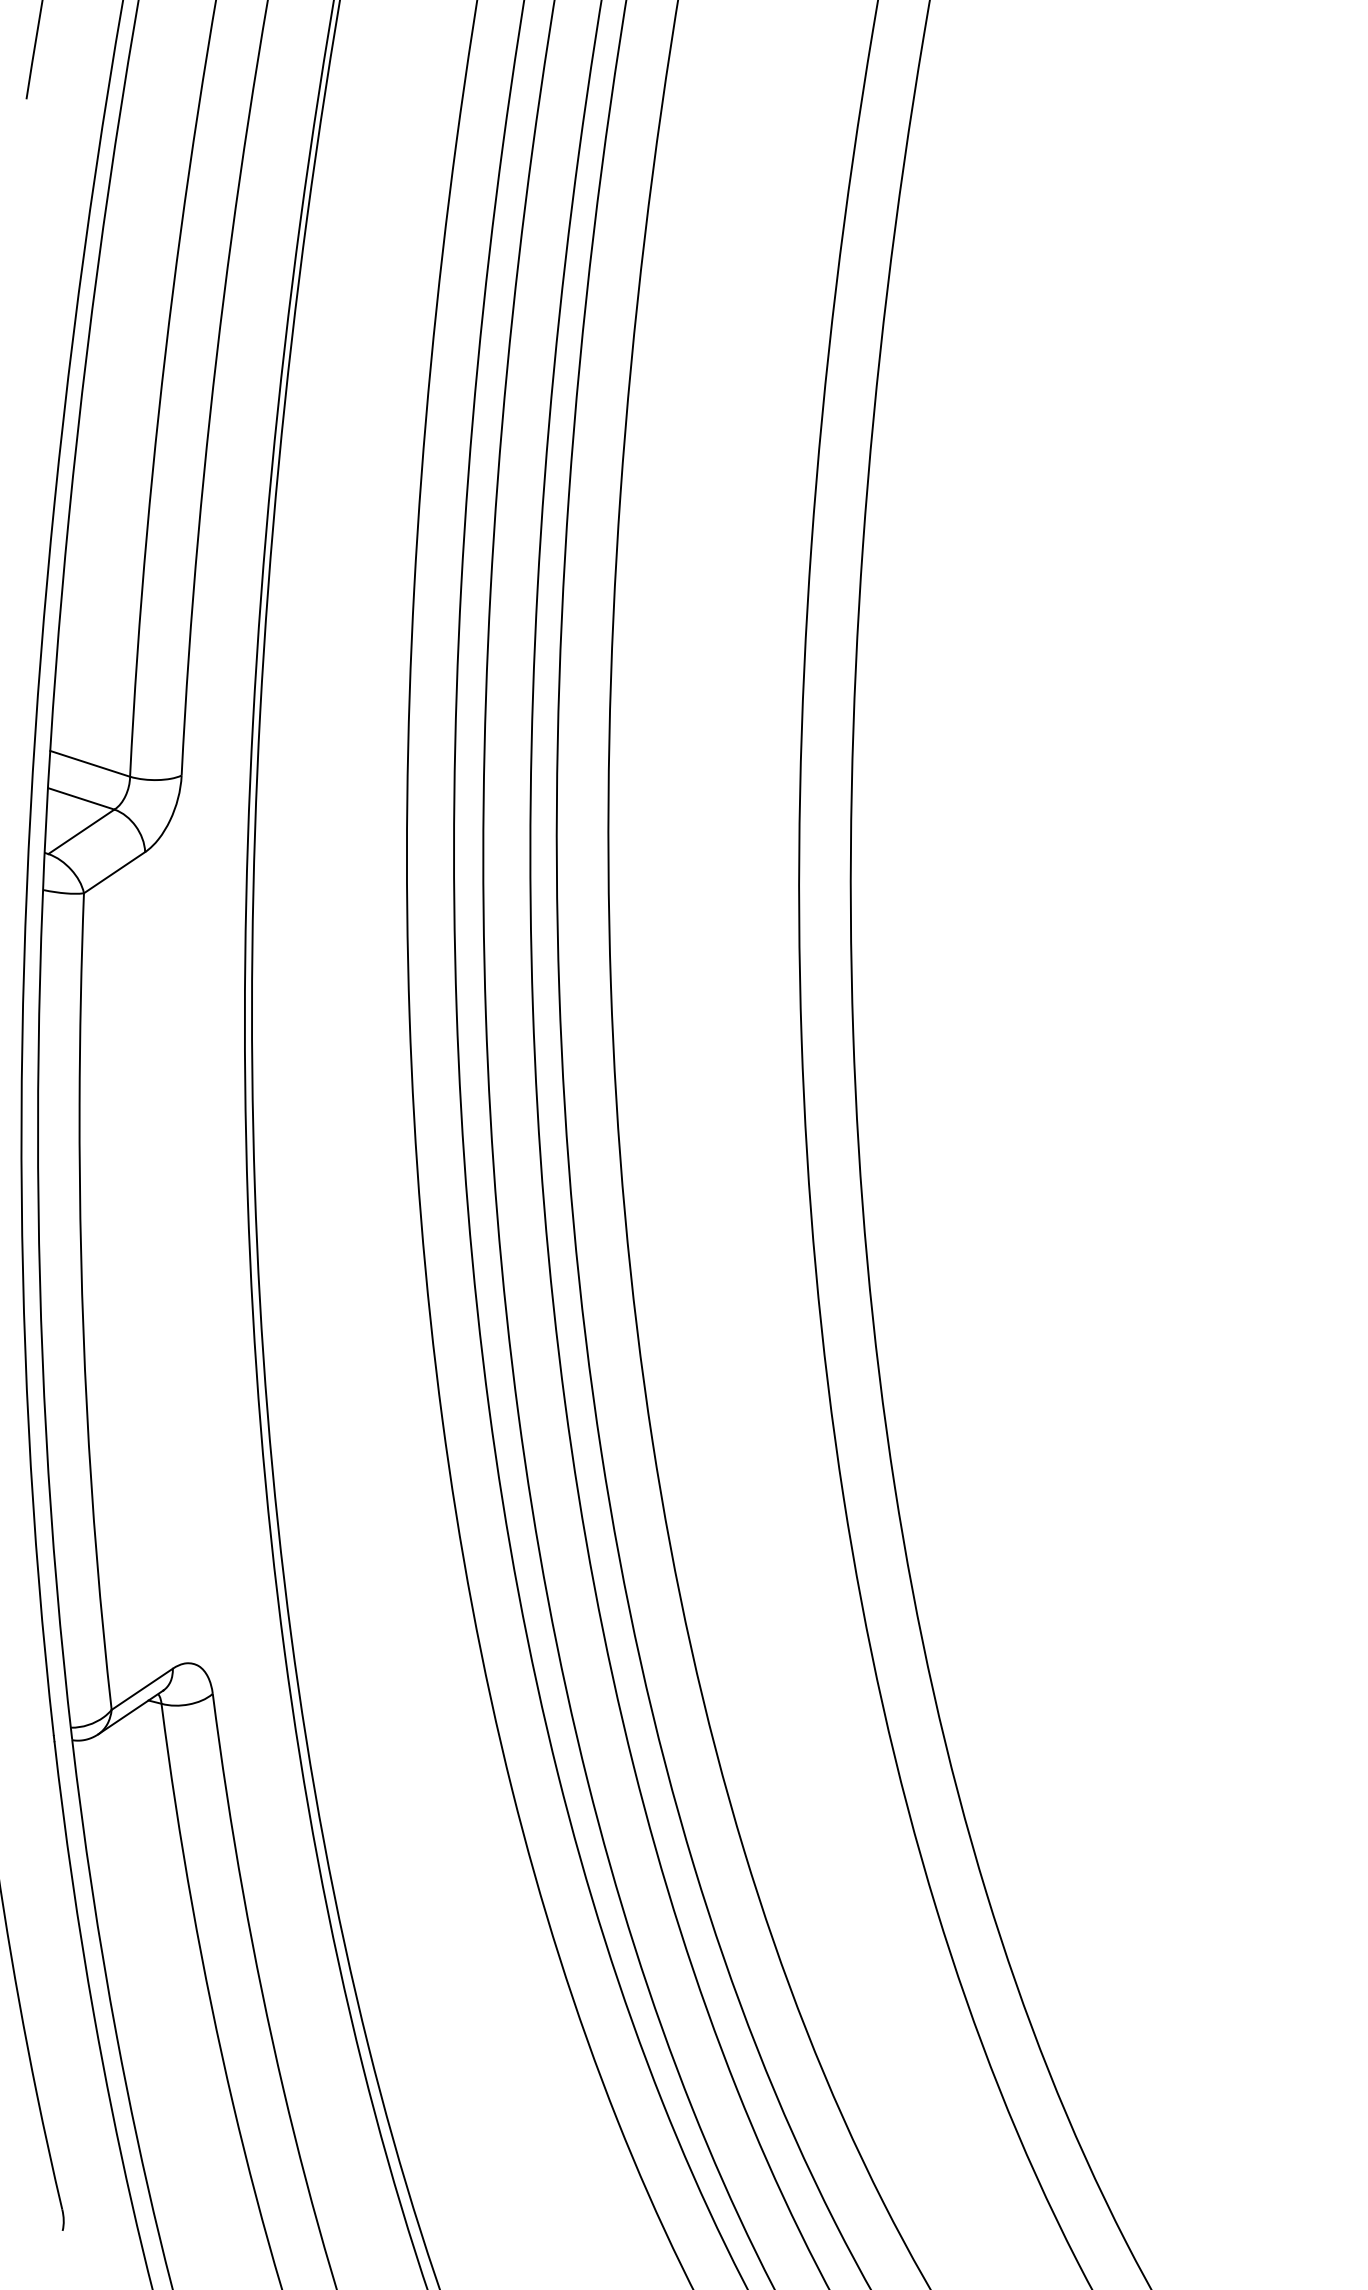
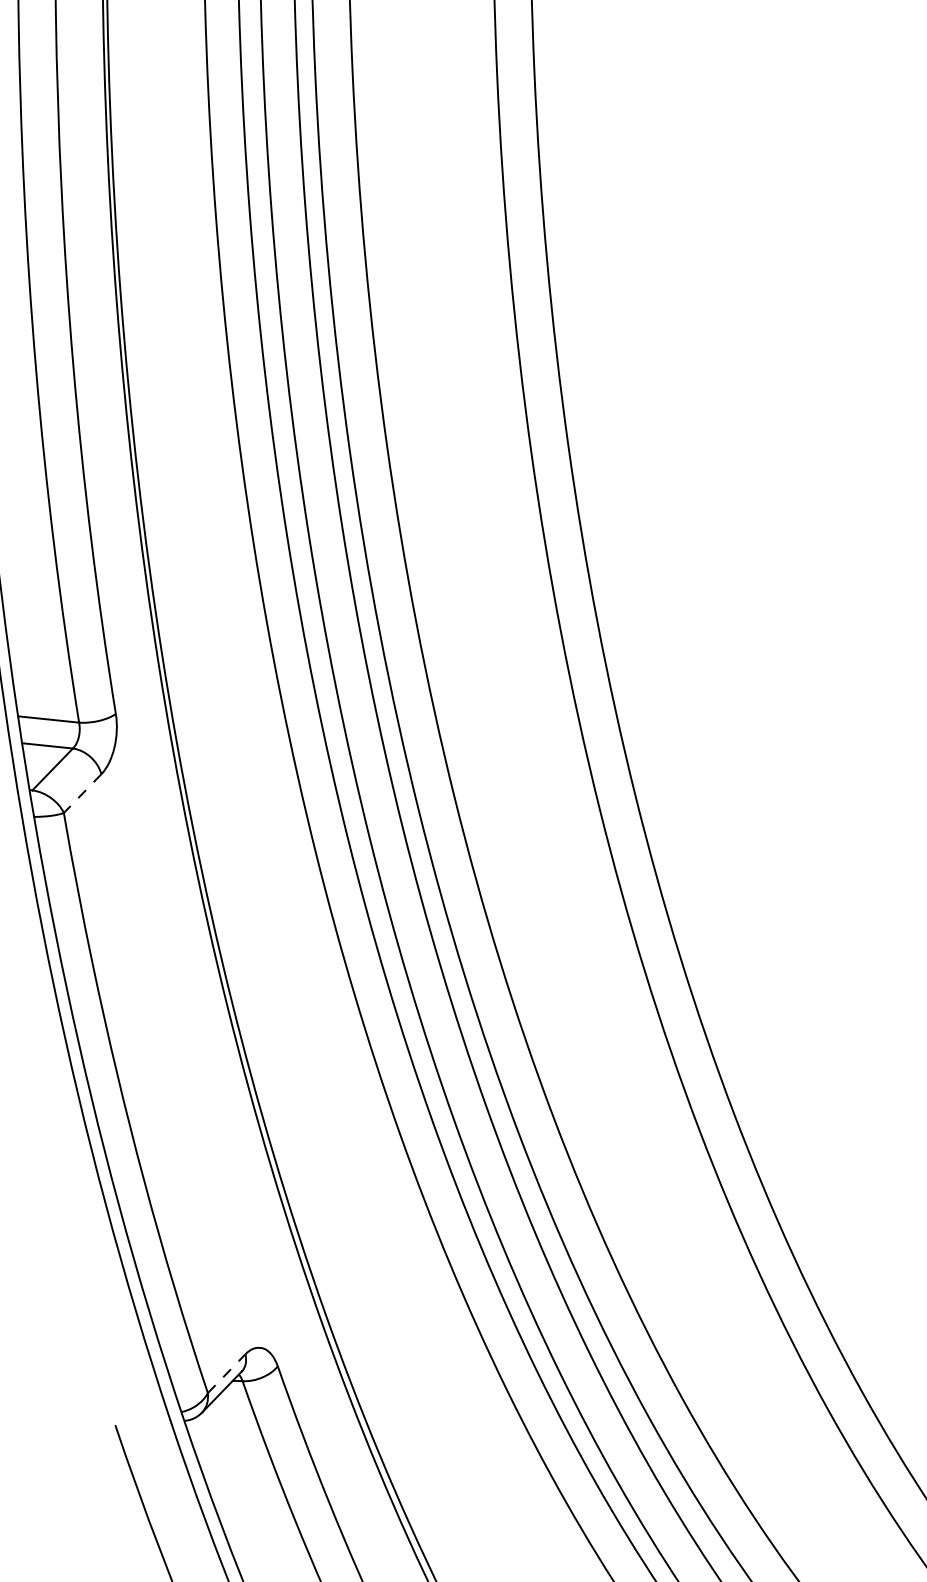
line: (114, 872) -> (82, 793), solid -> dashed
line: (142, 1689) -> (226, 1373), solid -> dashed

